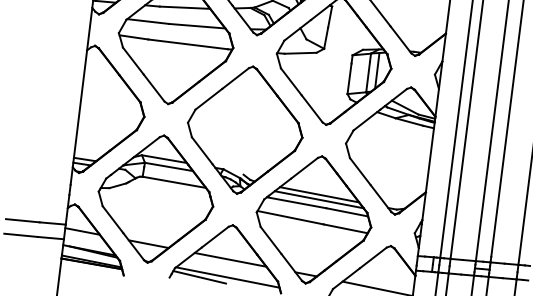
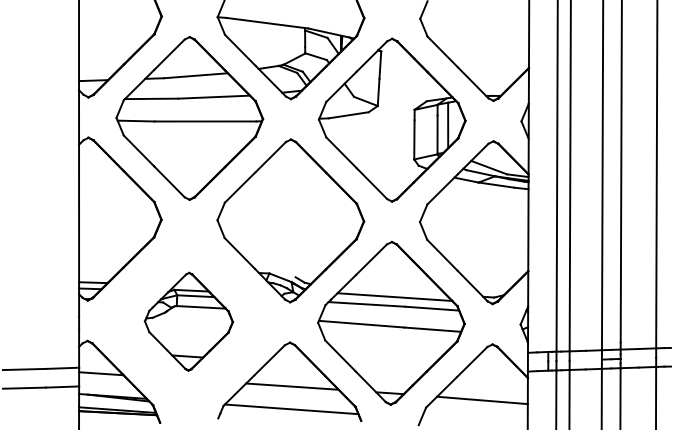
line: (319, 194) -> (394, 290), removed
part: (155, 199) -> (188, 321), size x0.6
line: (199, 277) -> (256, 413), removed

